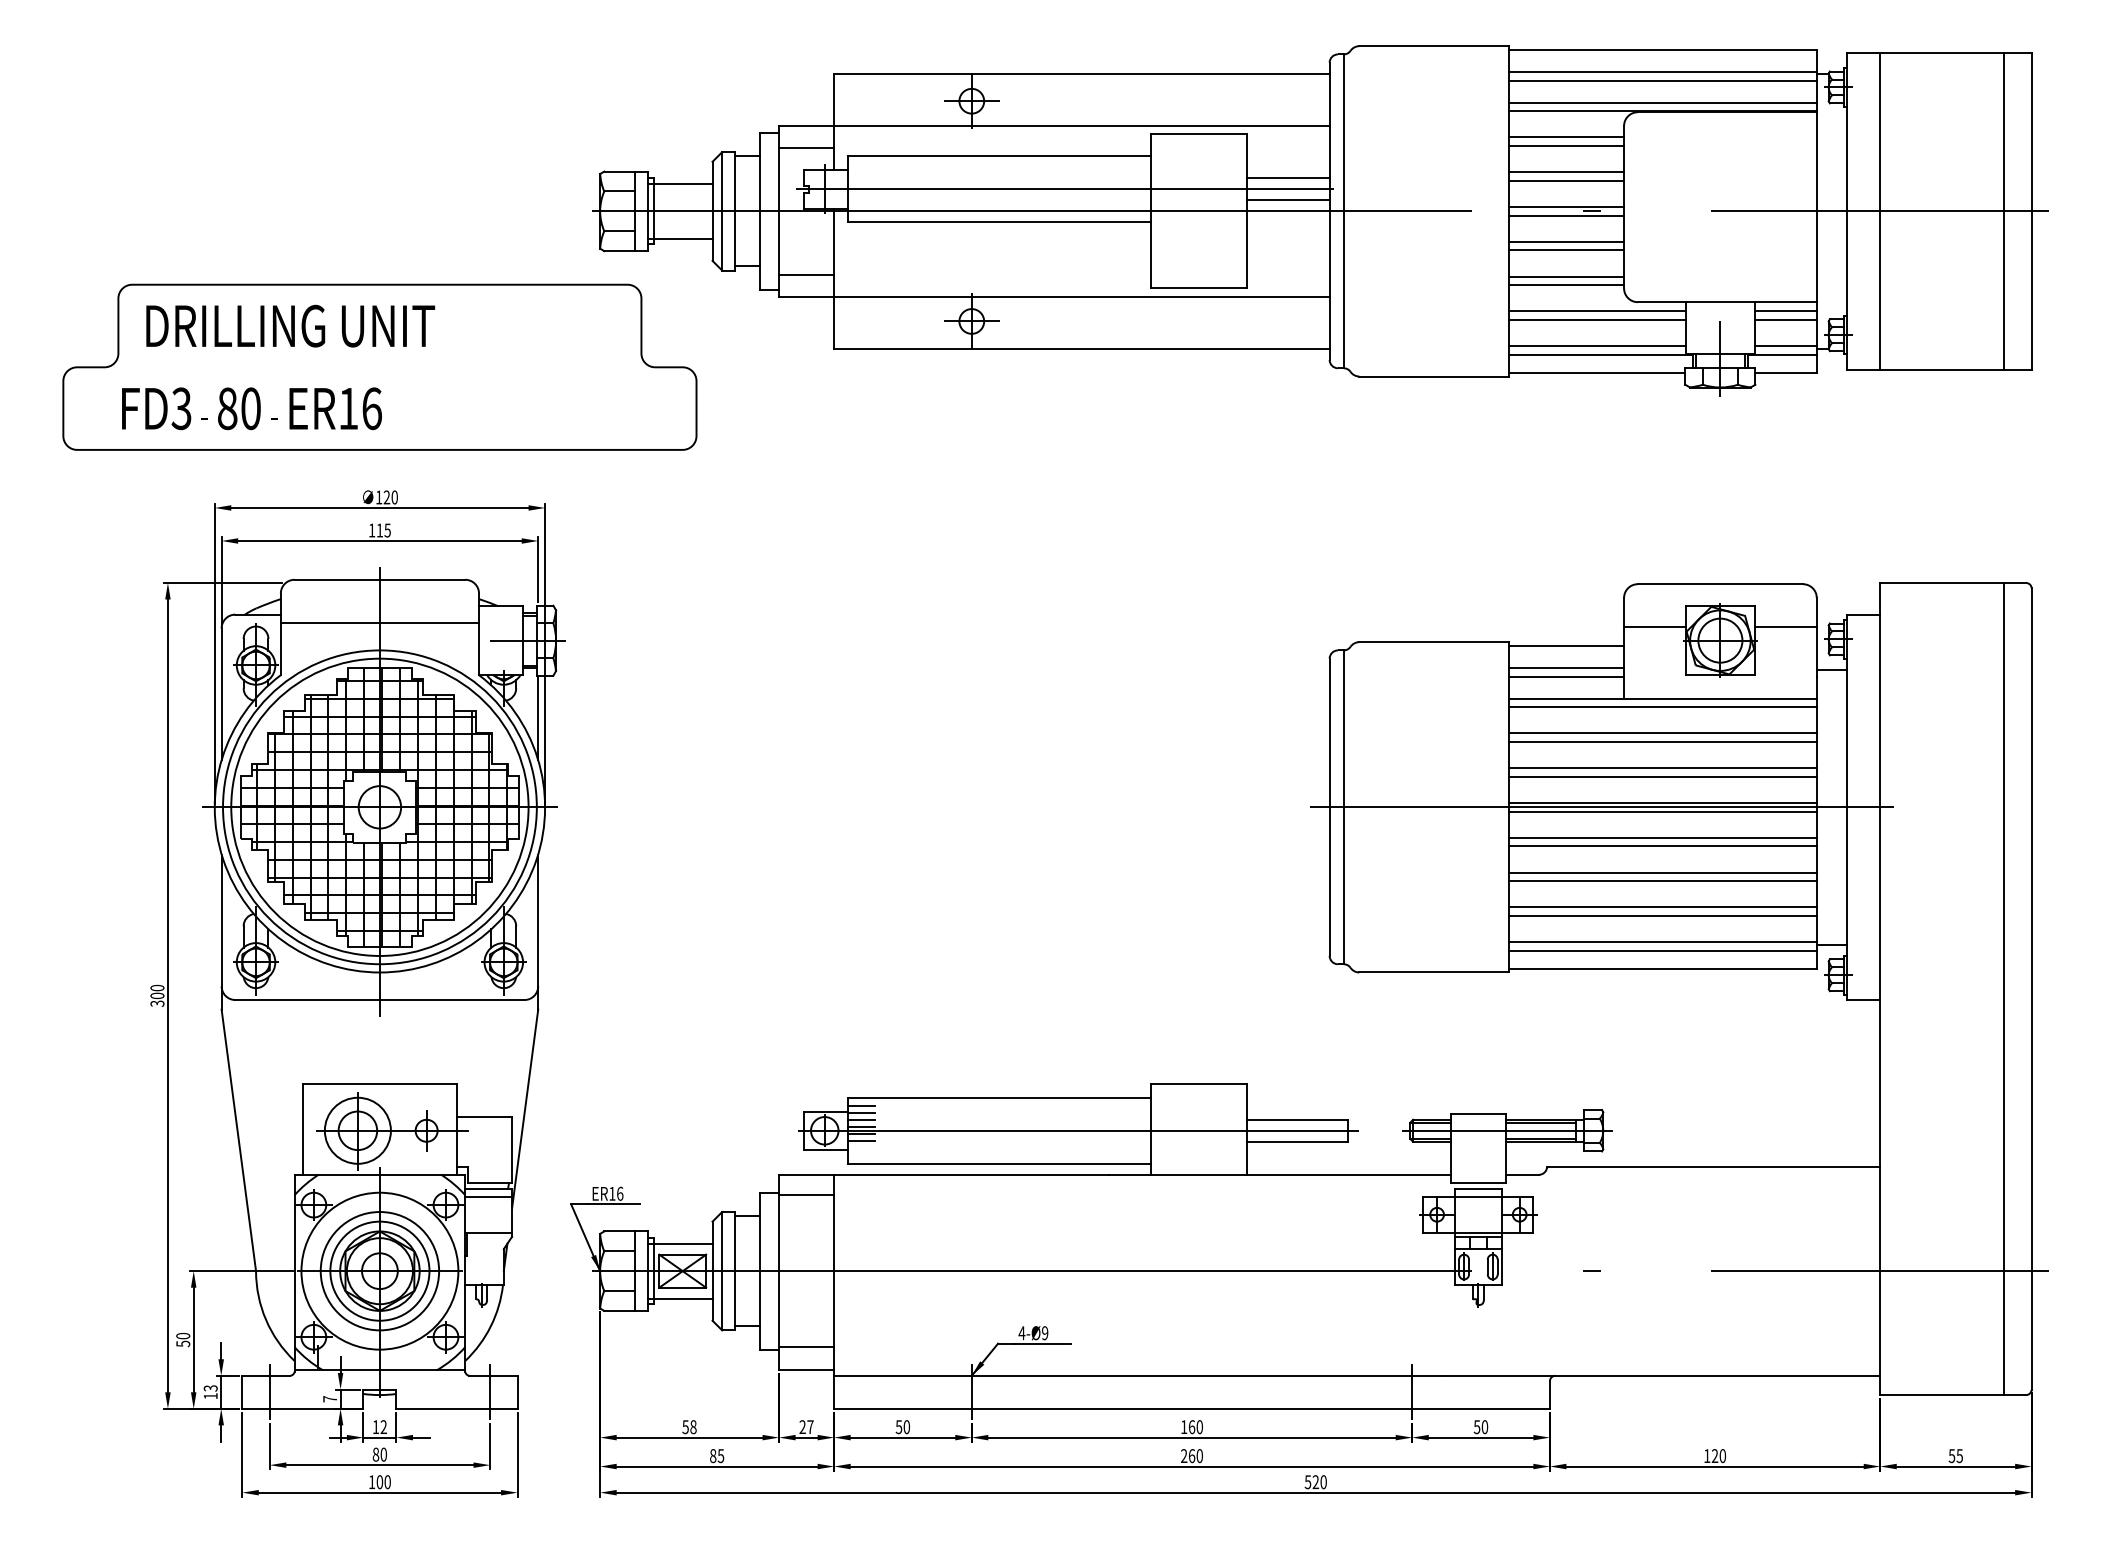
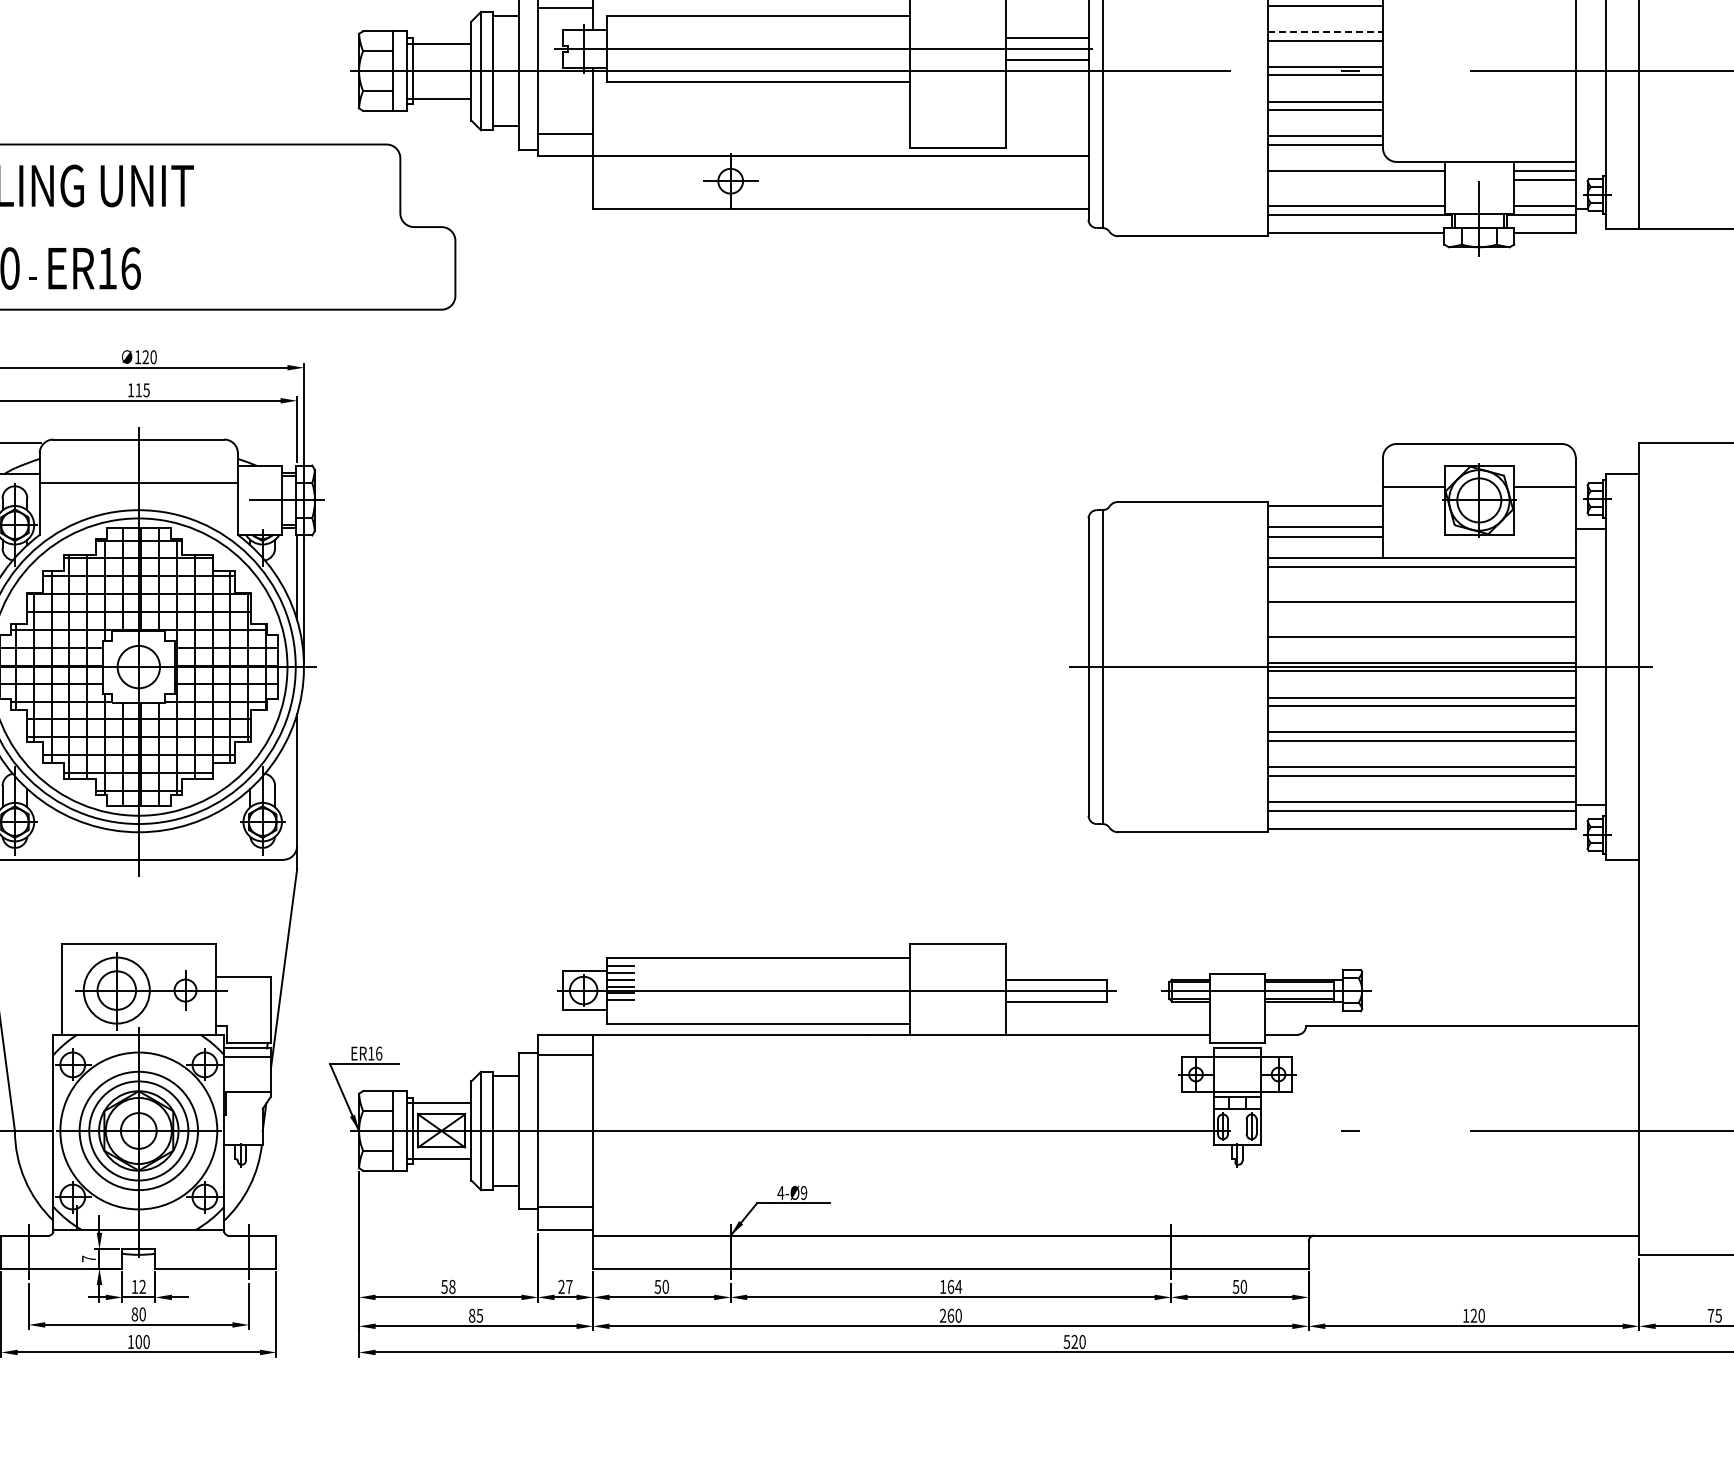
line: (1566, 172) -> (1325, 32), solid -> dashed
line: (1597, 320) -> (1356, 180), removed
line: (1662, 733) -> (1421, 593), removed
line: (1662, 768) -> (1421, 628), removed
text: (1199, 1427) -> (958, 1287), 160 -> 164
text: (1951, 1456) -> (1710, 1316), 55 -> 75

